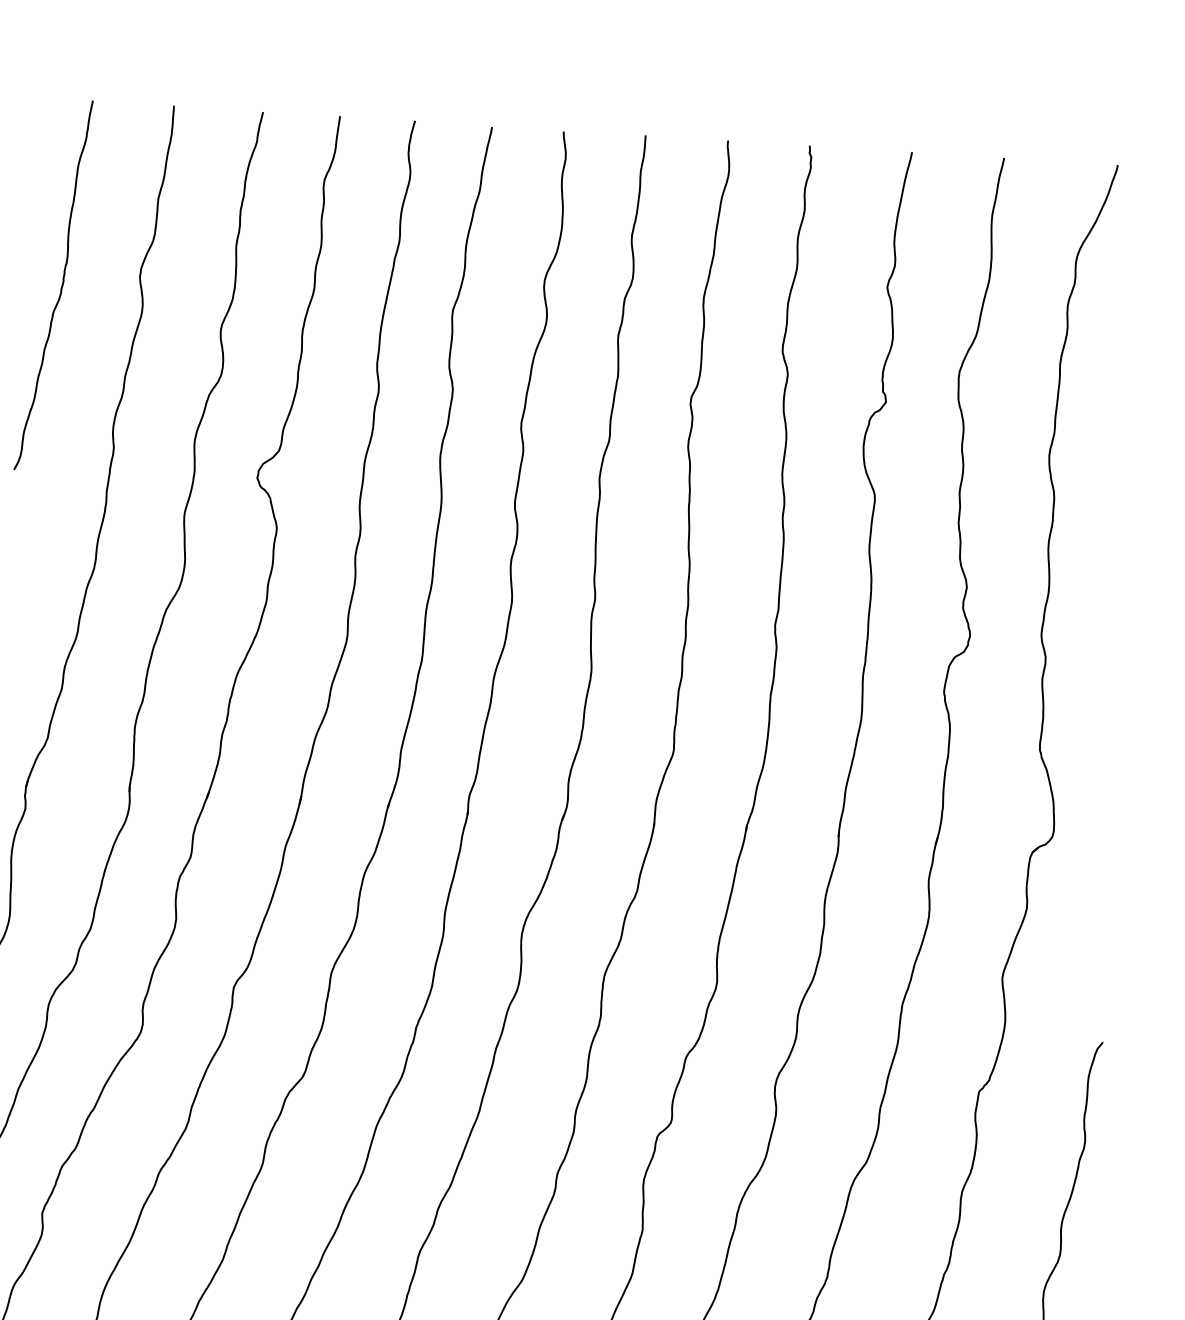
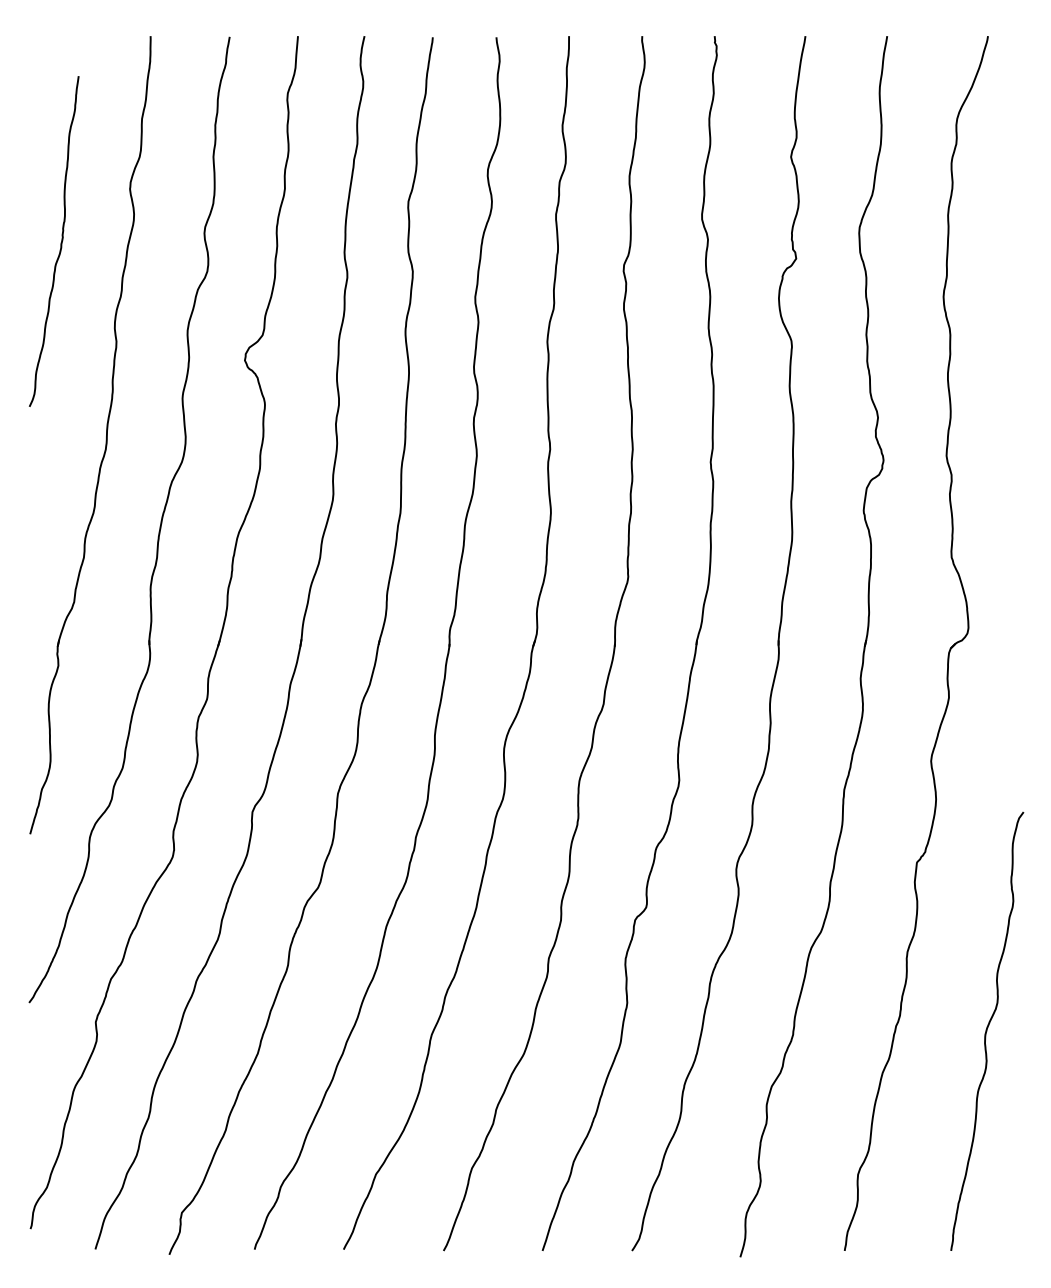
curve: (60, 286) -> (60, 242), moved

